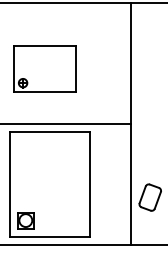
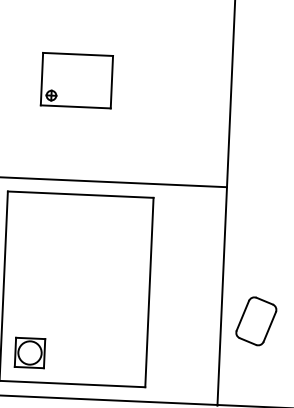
part: (45, 68) -> (77, 80), size x0.62

